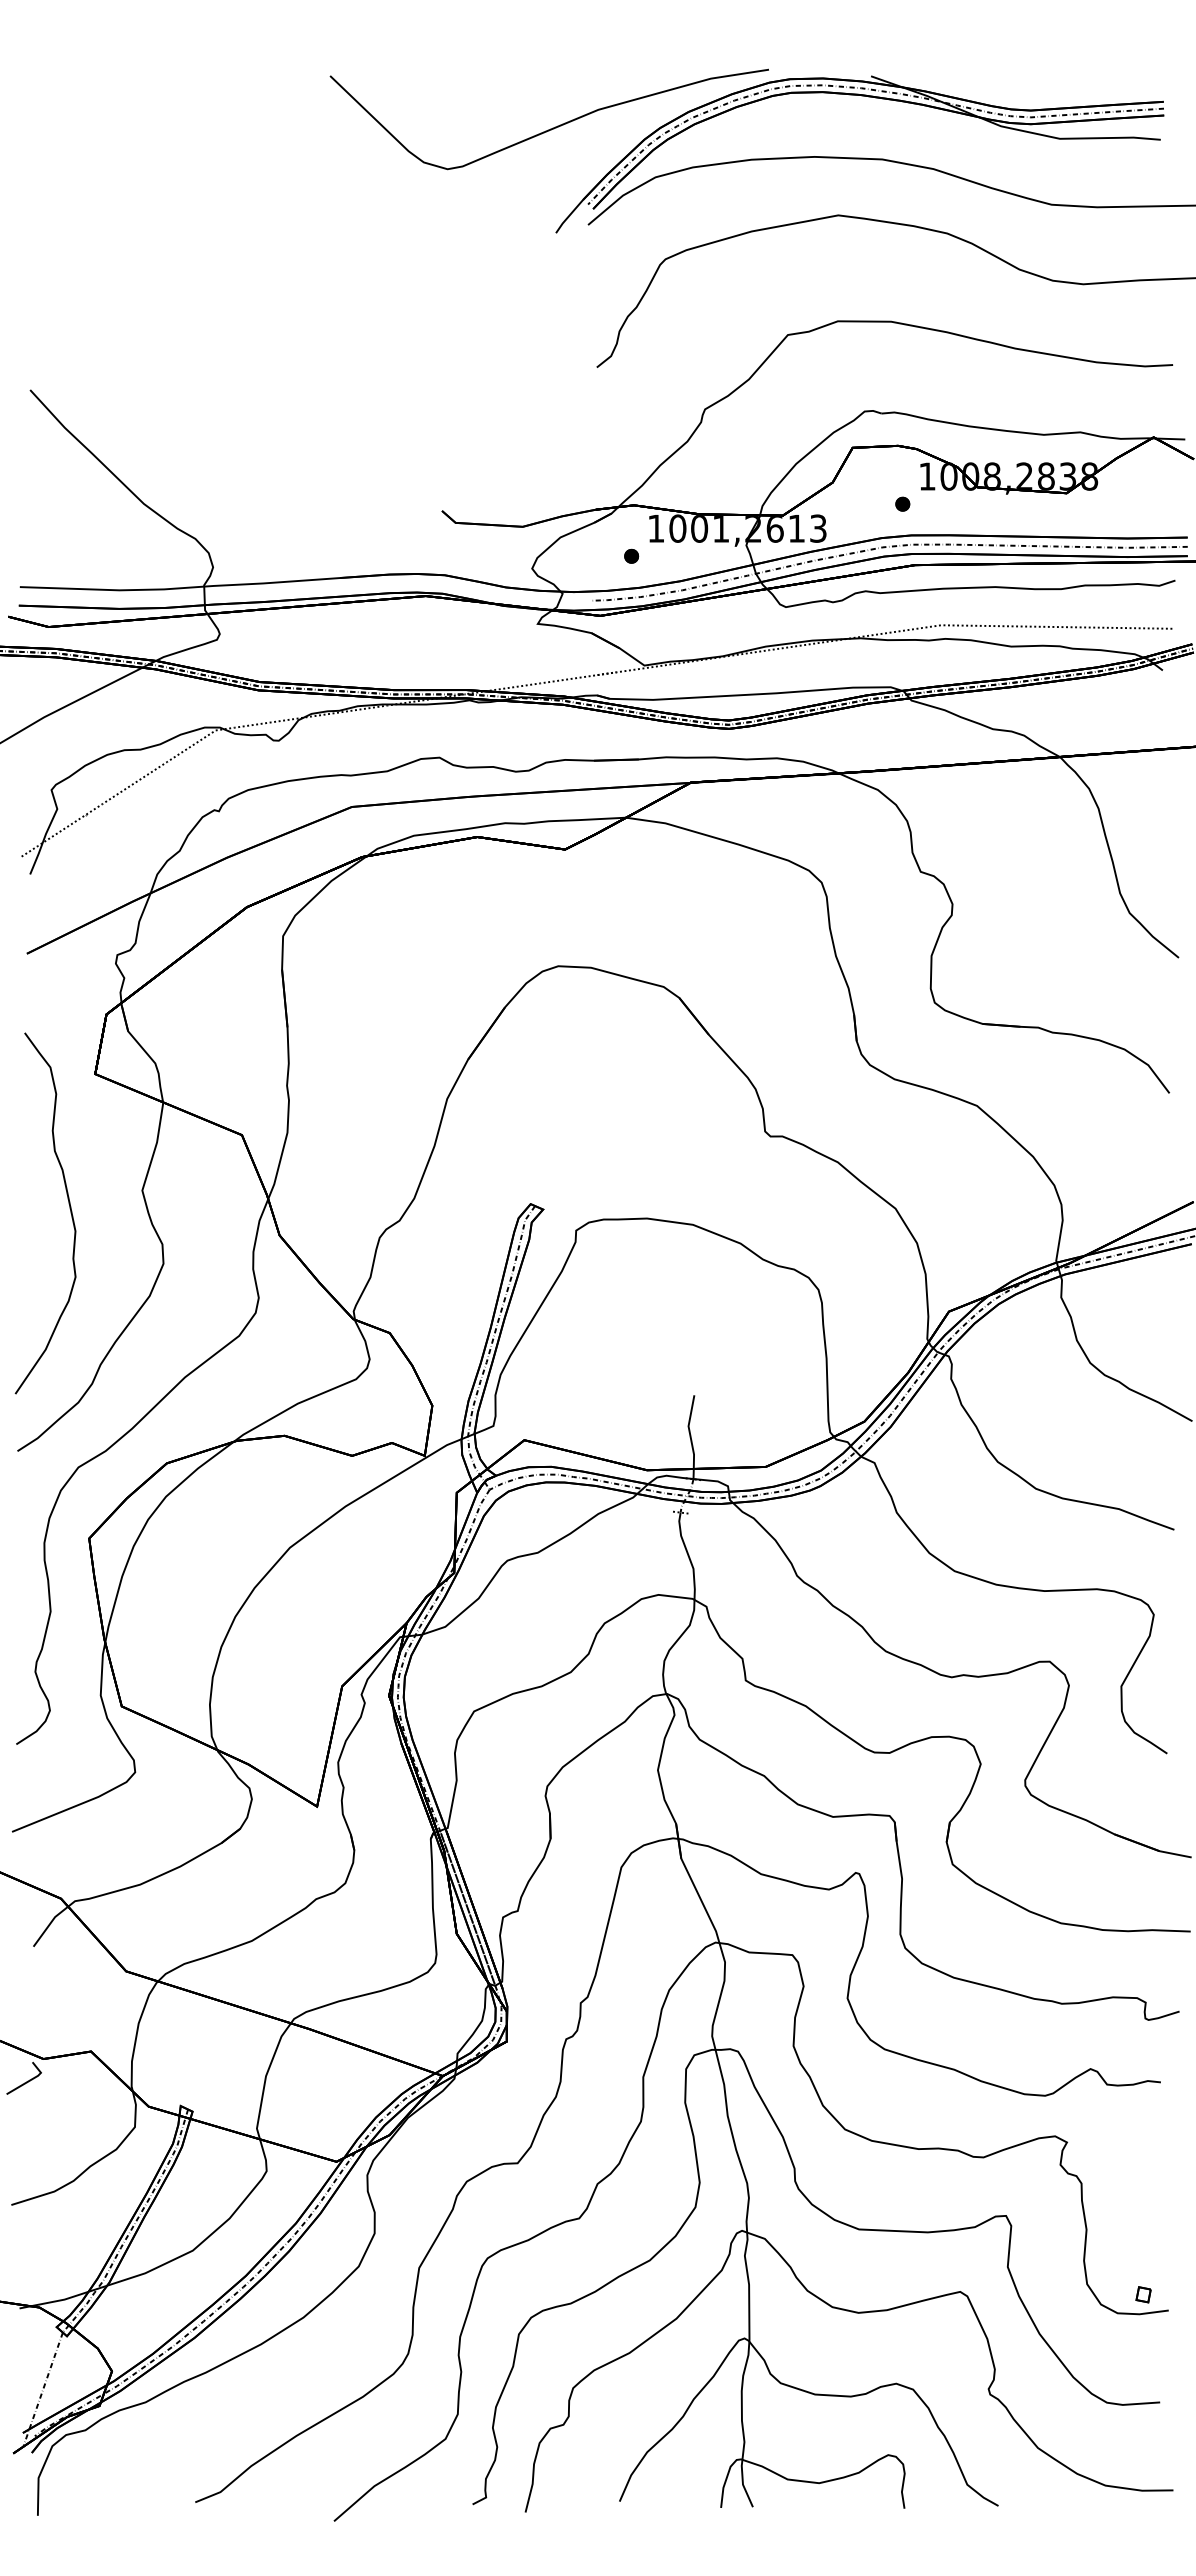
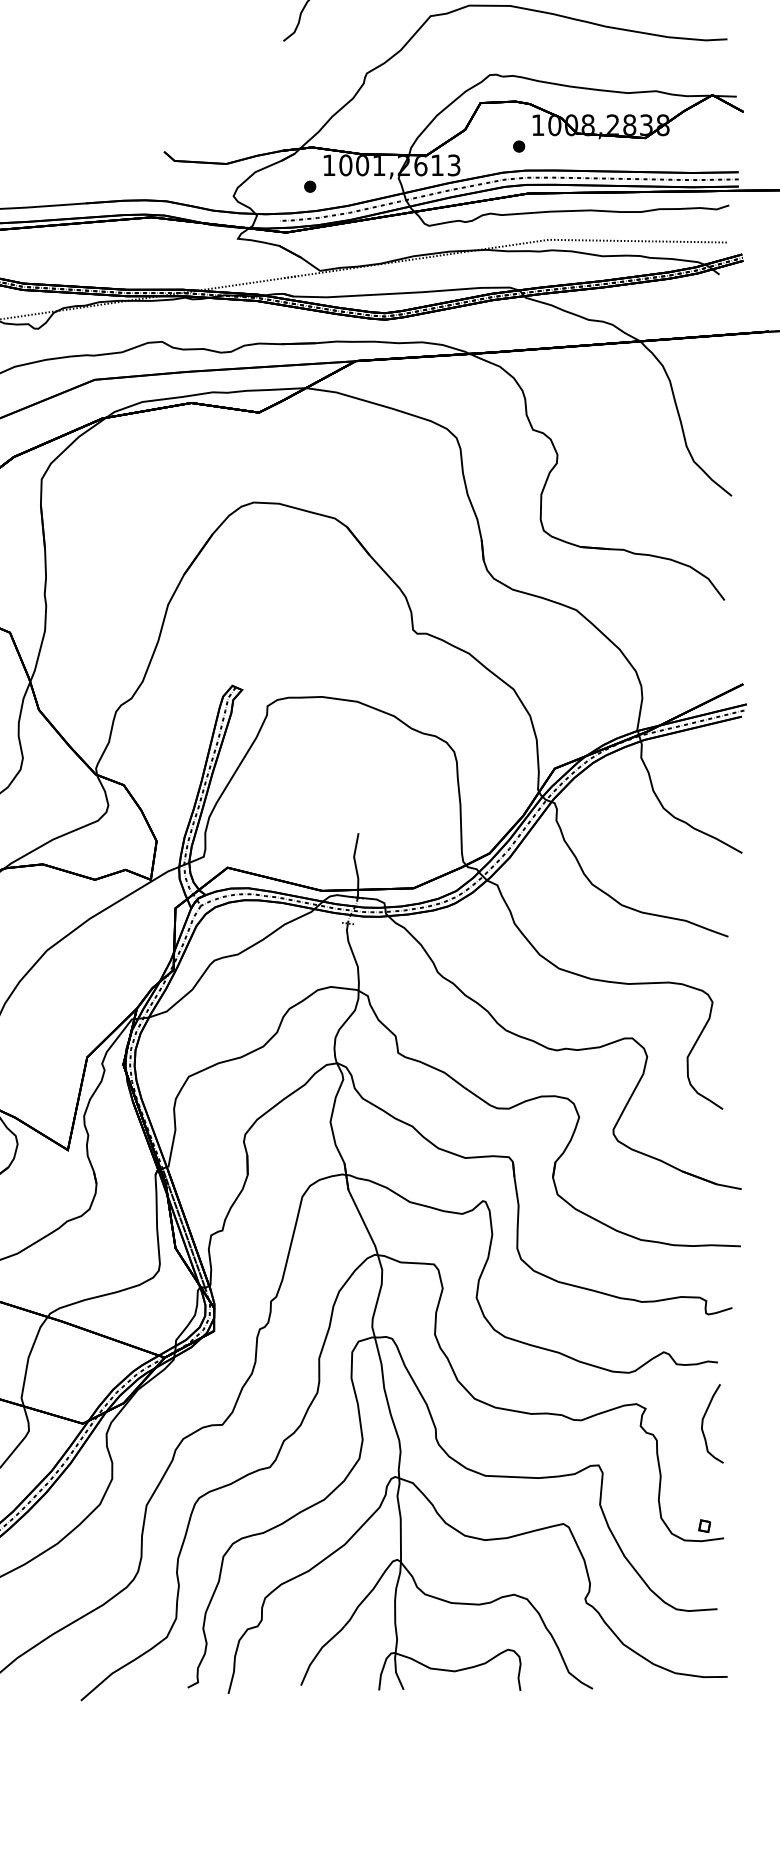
curve: (1141, 2161) -> (703, 1423), added

